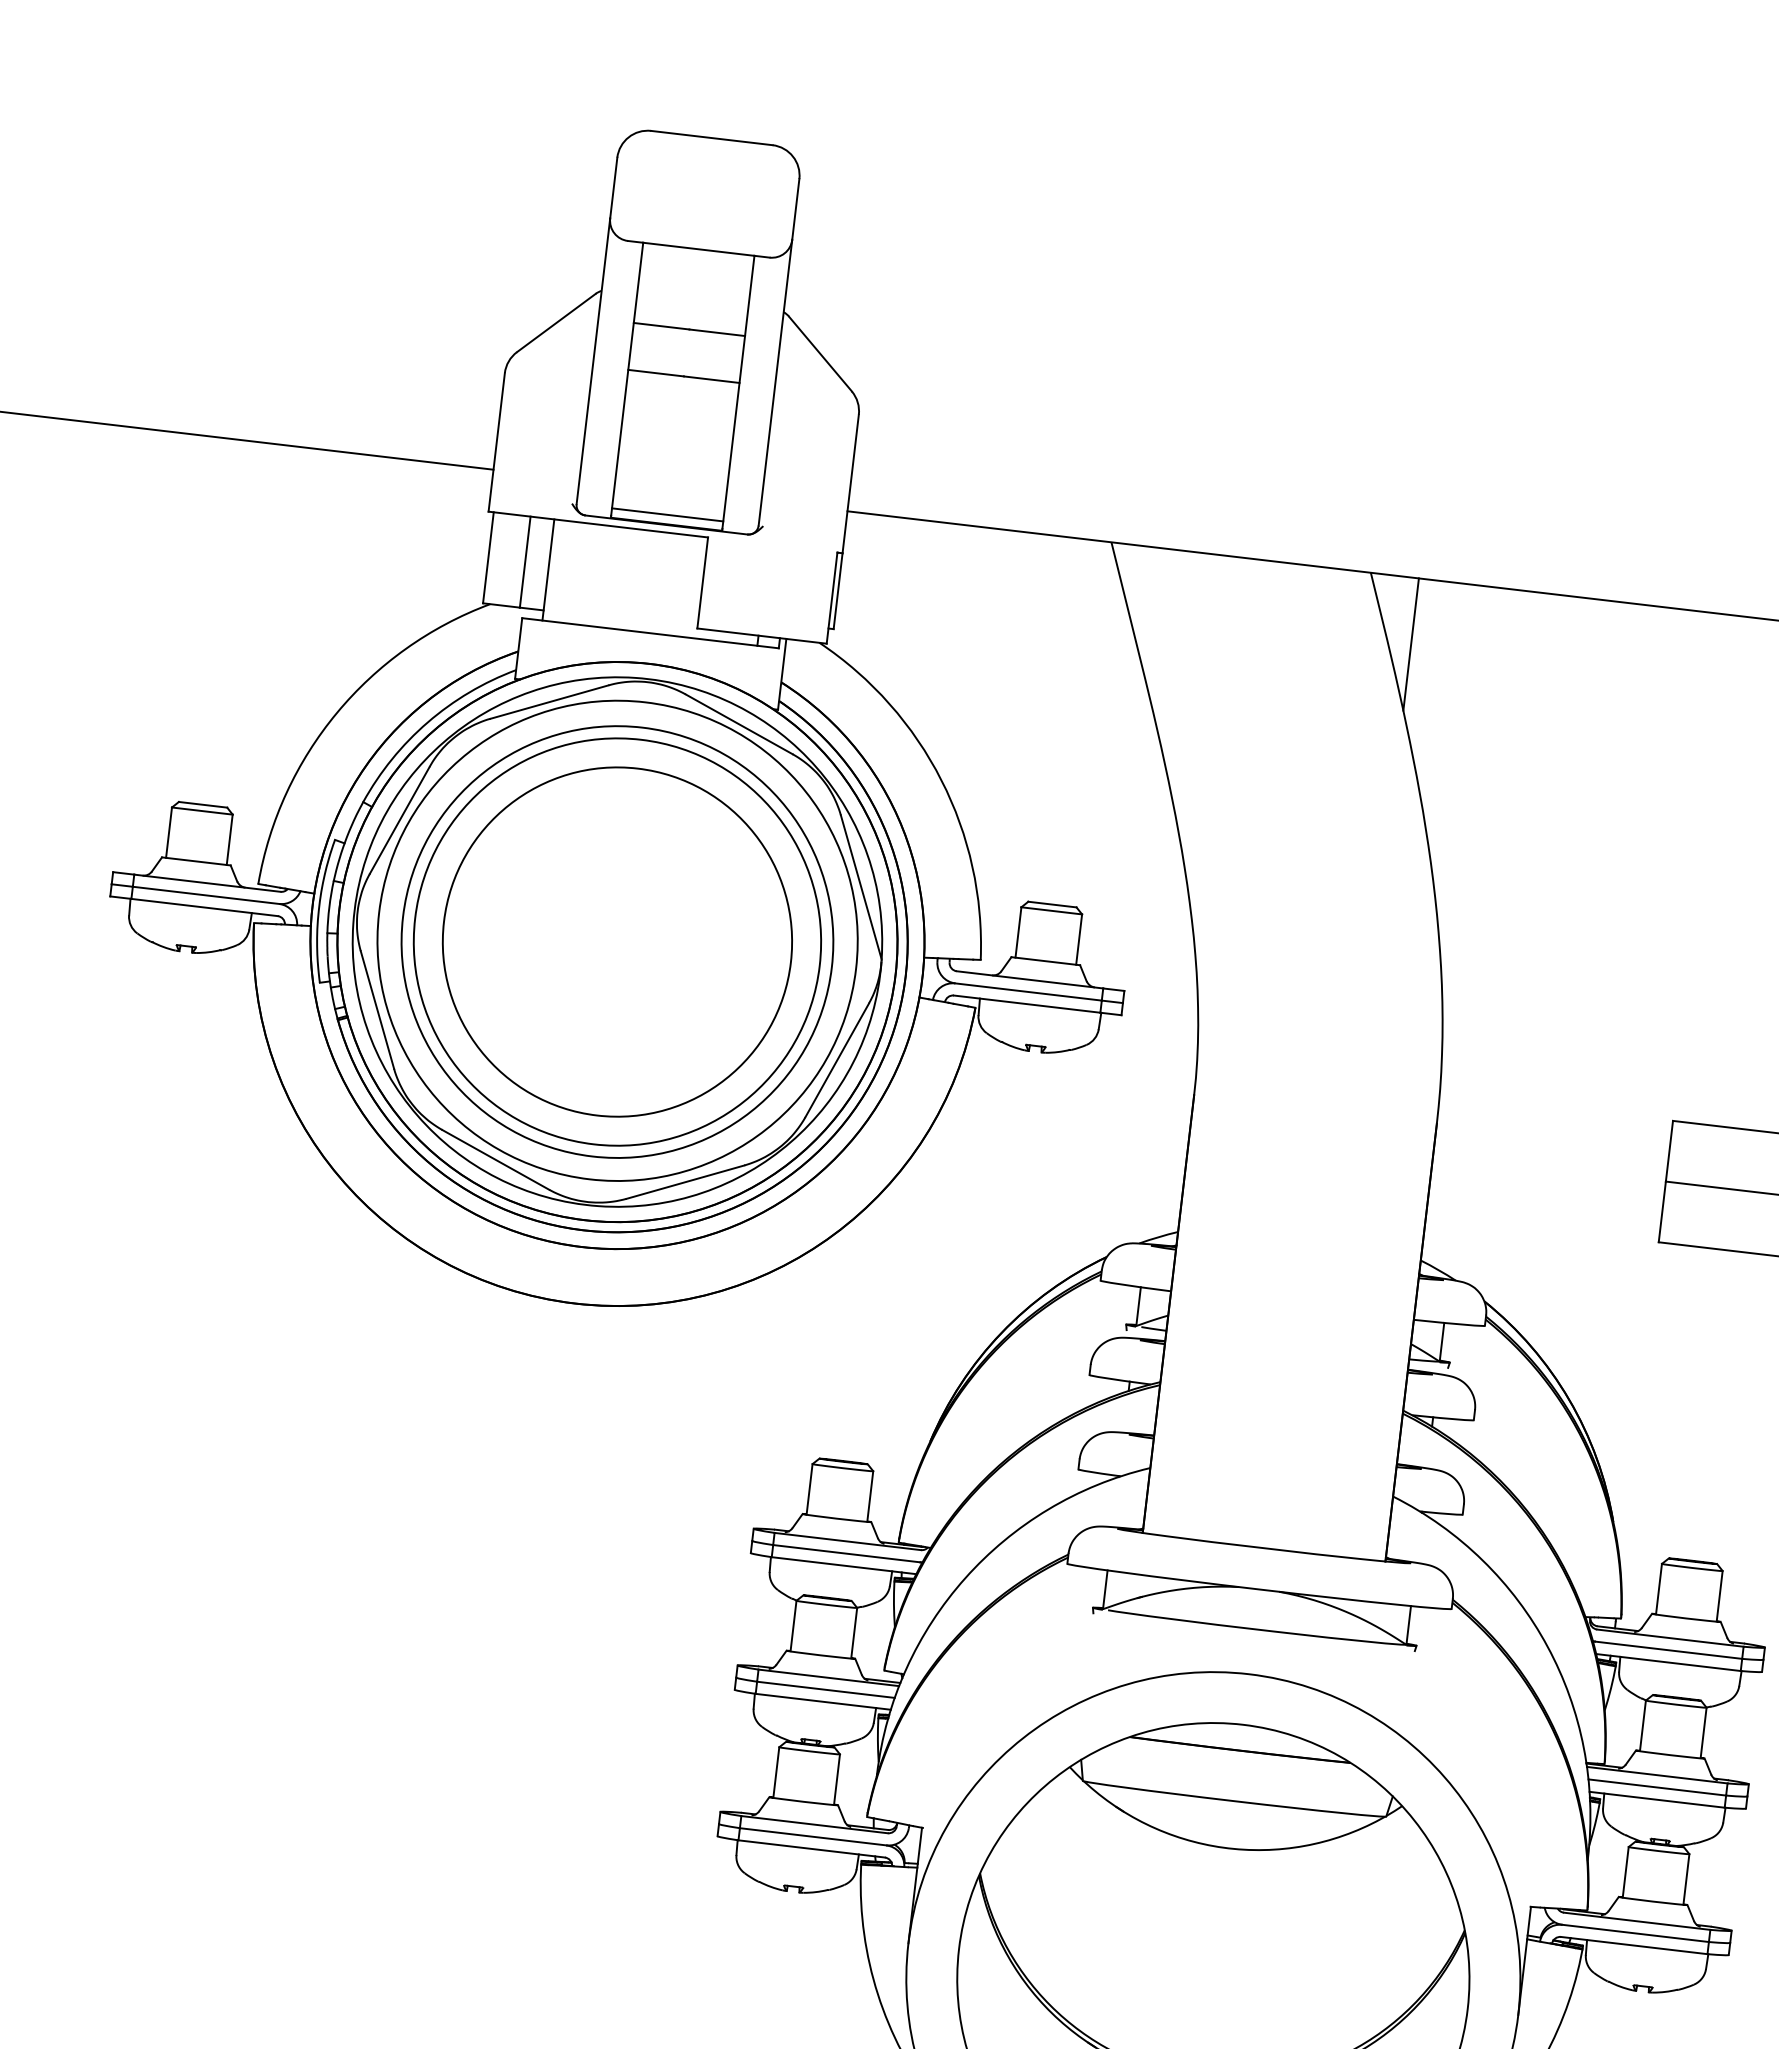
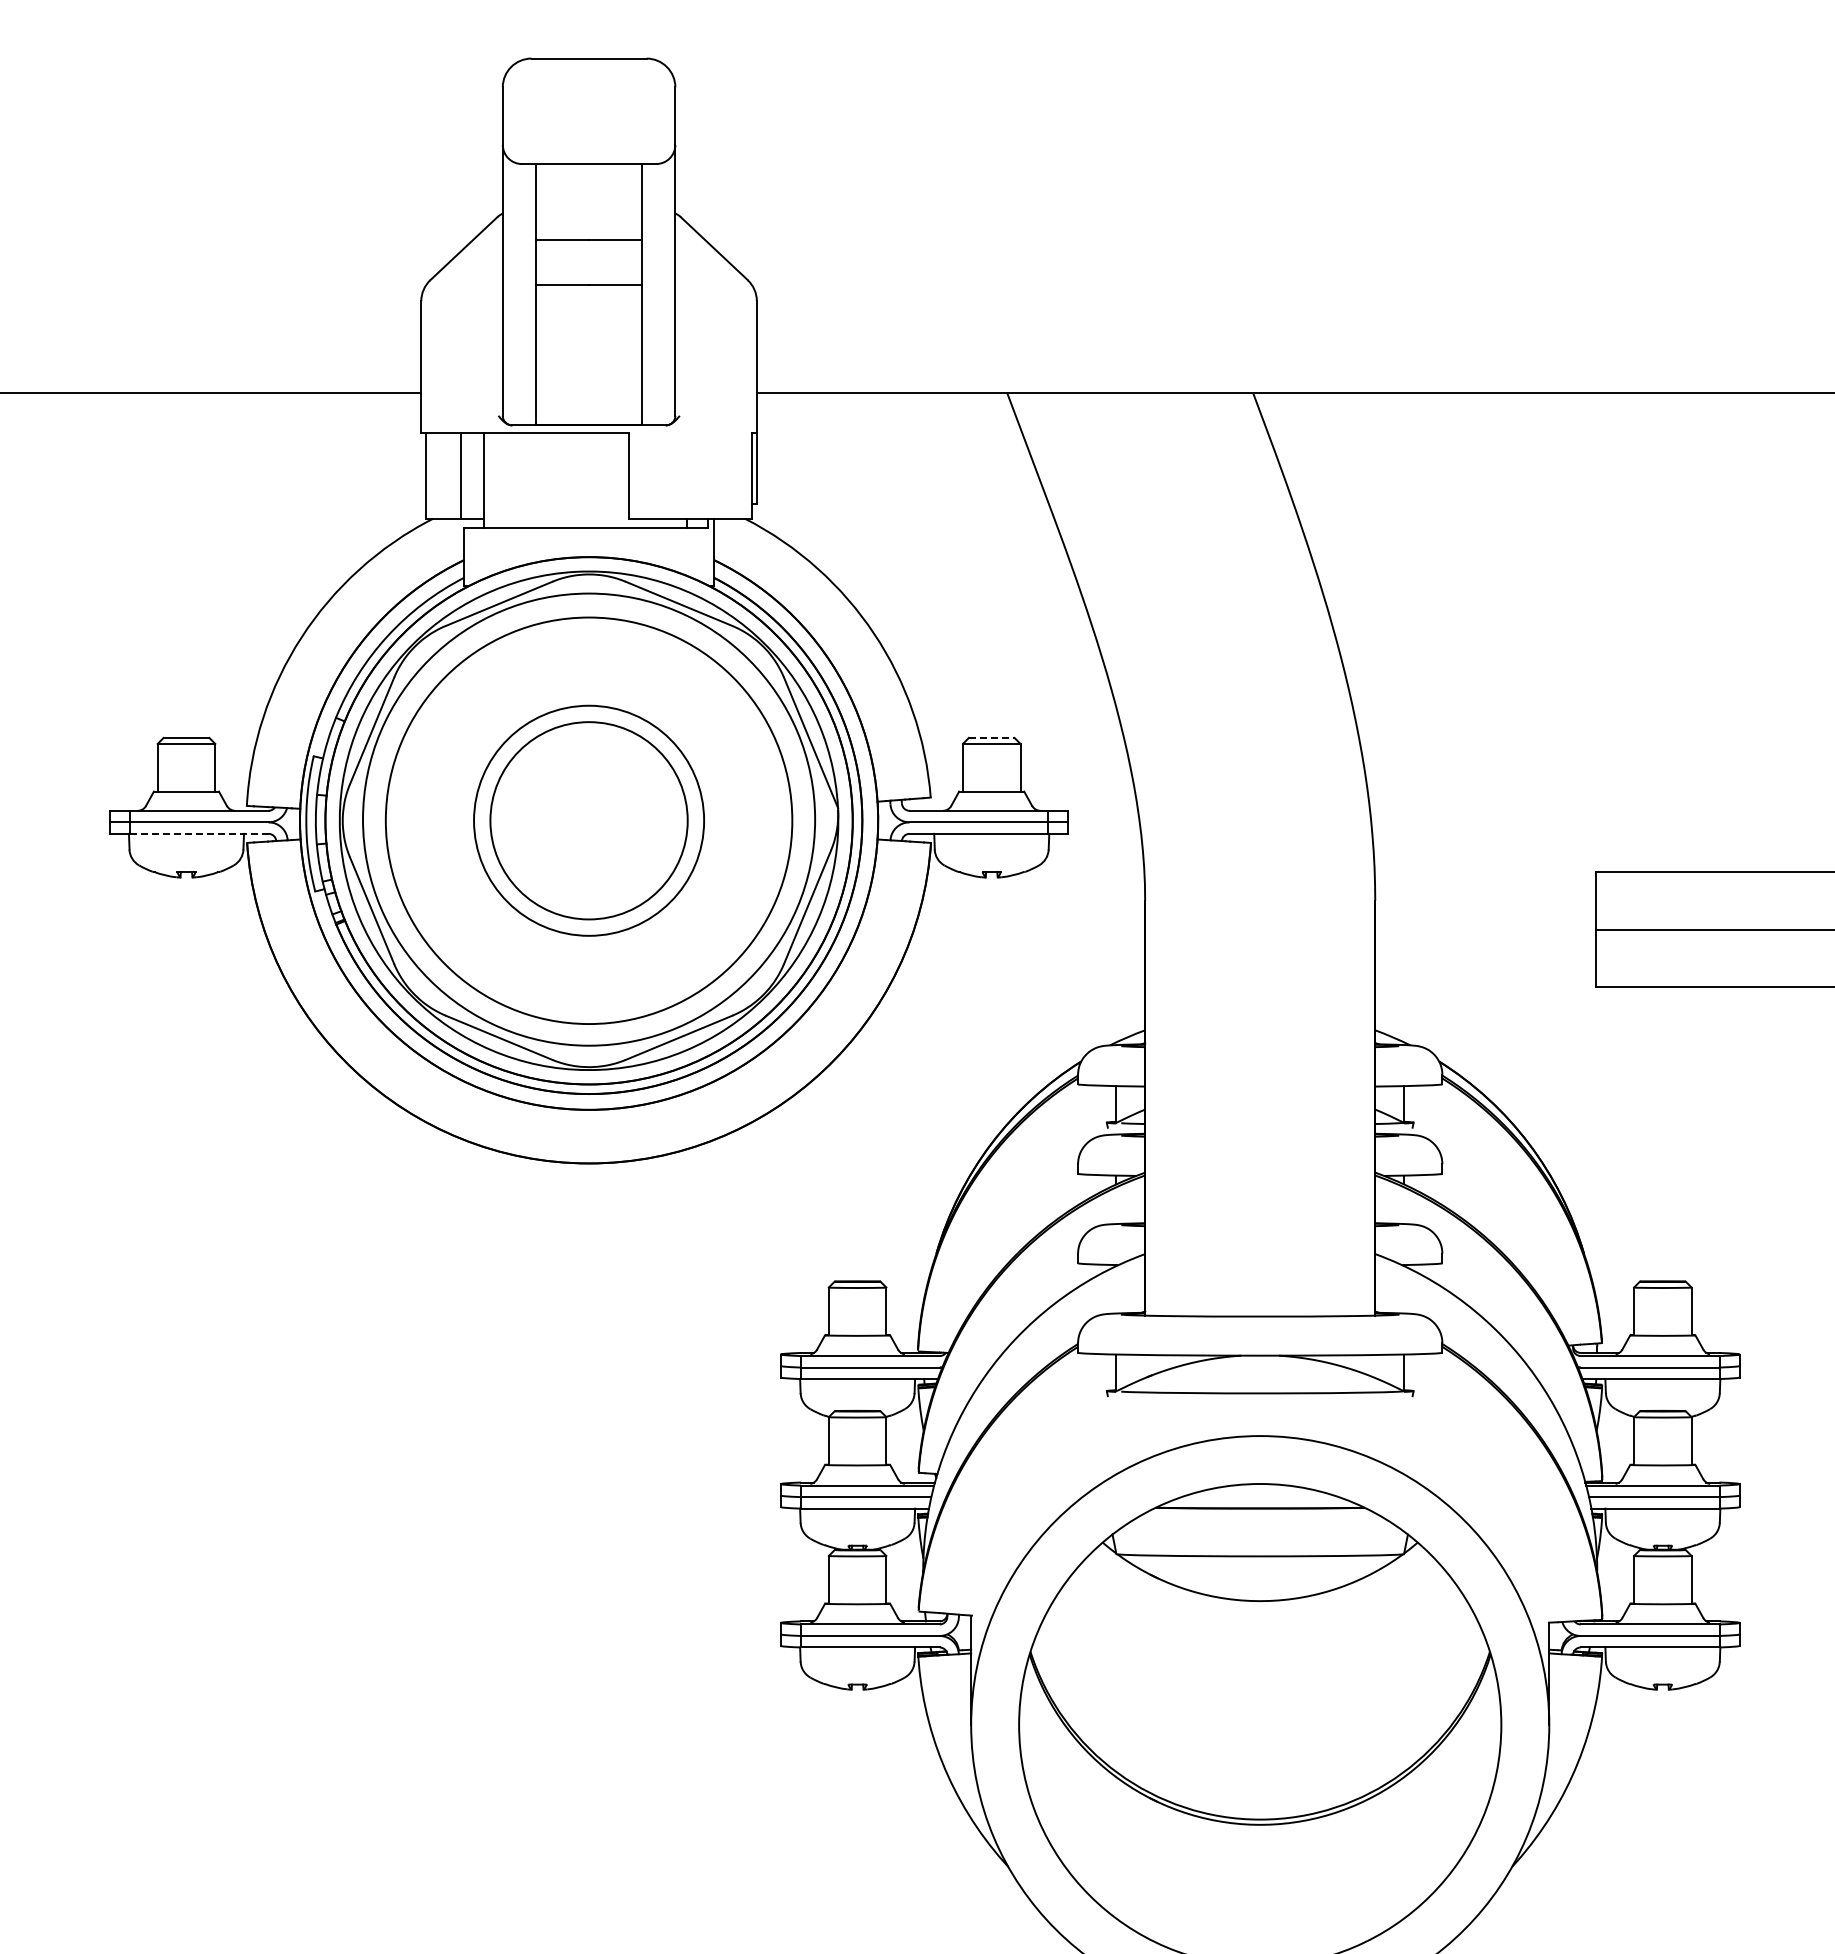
line: (667, 514) -> (588, 415), removed
line: (1411, 644) -> (1298, 455), removed
line: (1052, 904) -> (991, 737), solid -> dashed
line: (203, 907) -> (198, 833), solid -> dashed
circle: (616, 941) -> (588, 820), size x0.6
circle: (616, 941) -> (588, 820), size x0.6

